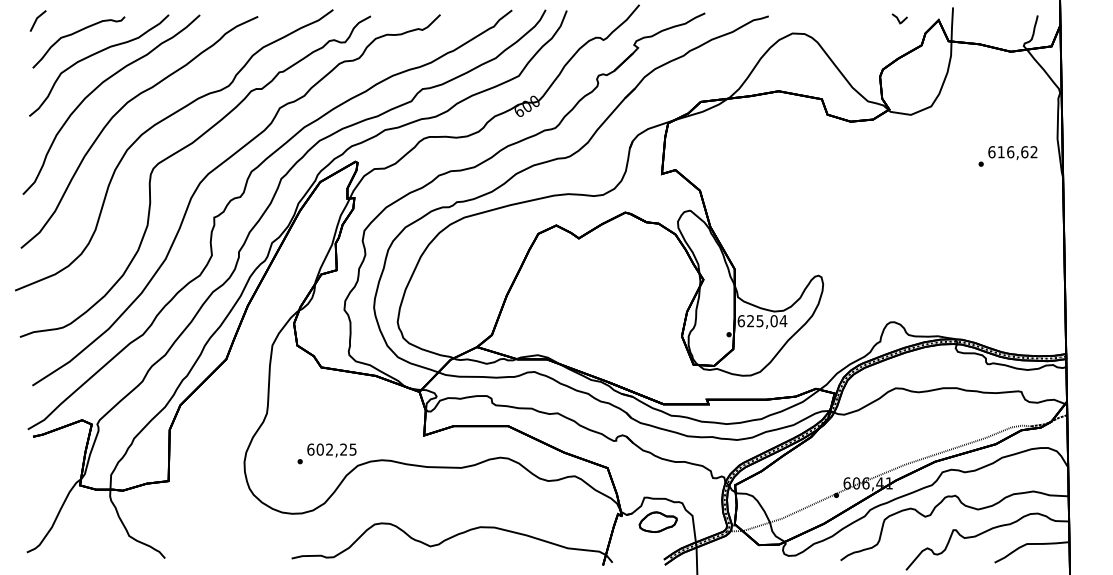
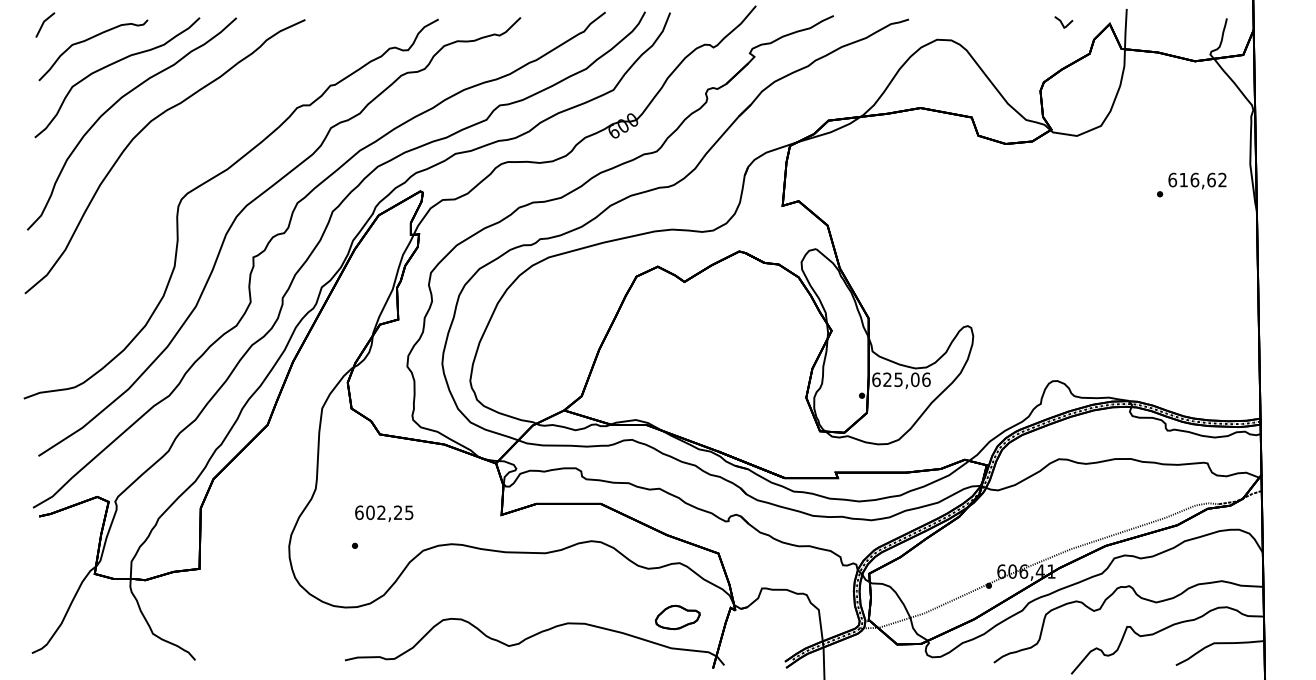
curve: (156, 125) -> (185, 148), removed
text: (783, 321) -> (926, 380), 625,04 -> 625,06
text: (331, 450) -> (383, 513), moved
part: (657, 521) -> (676, 616), moved

